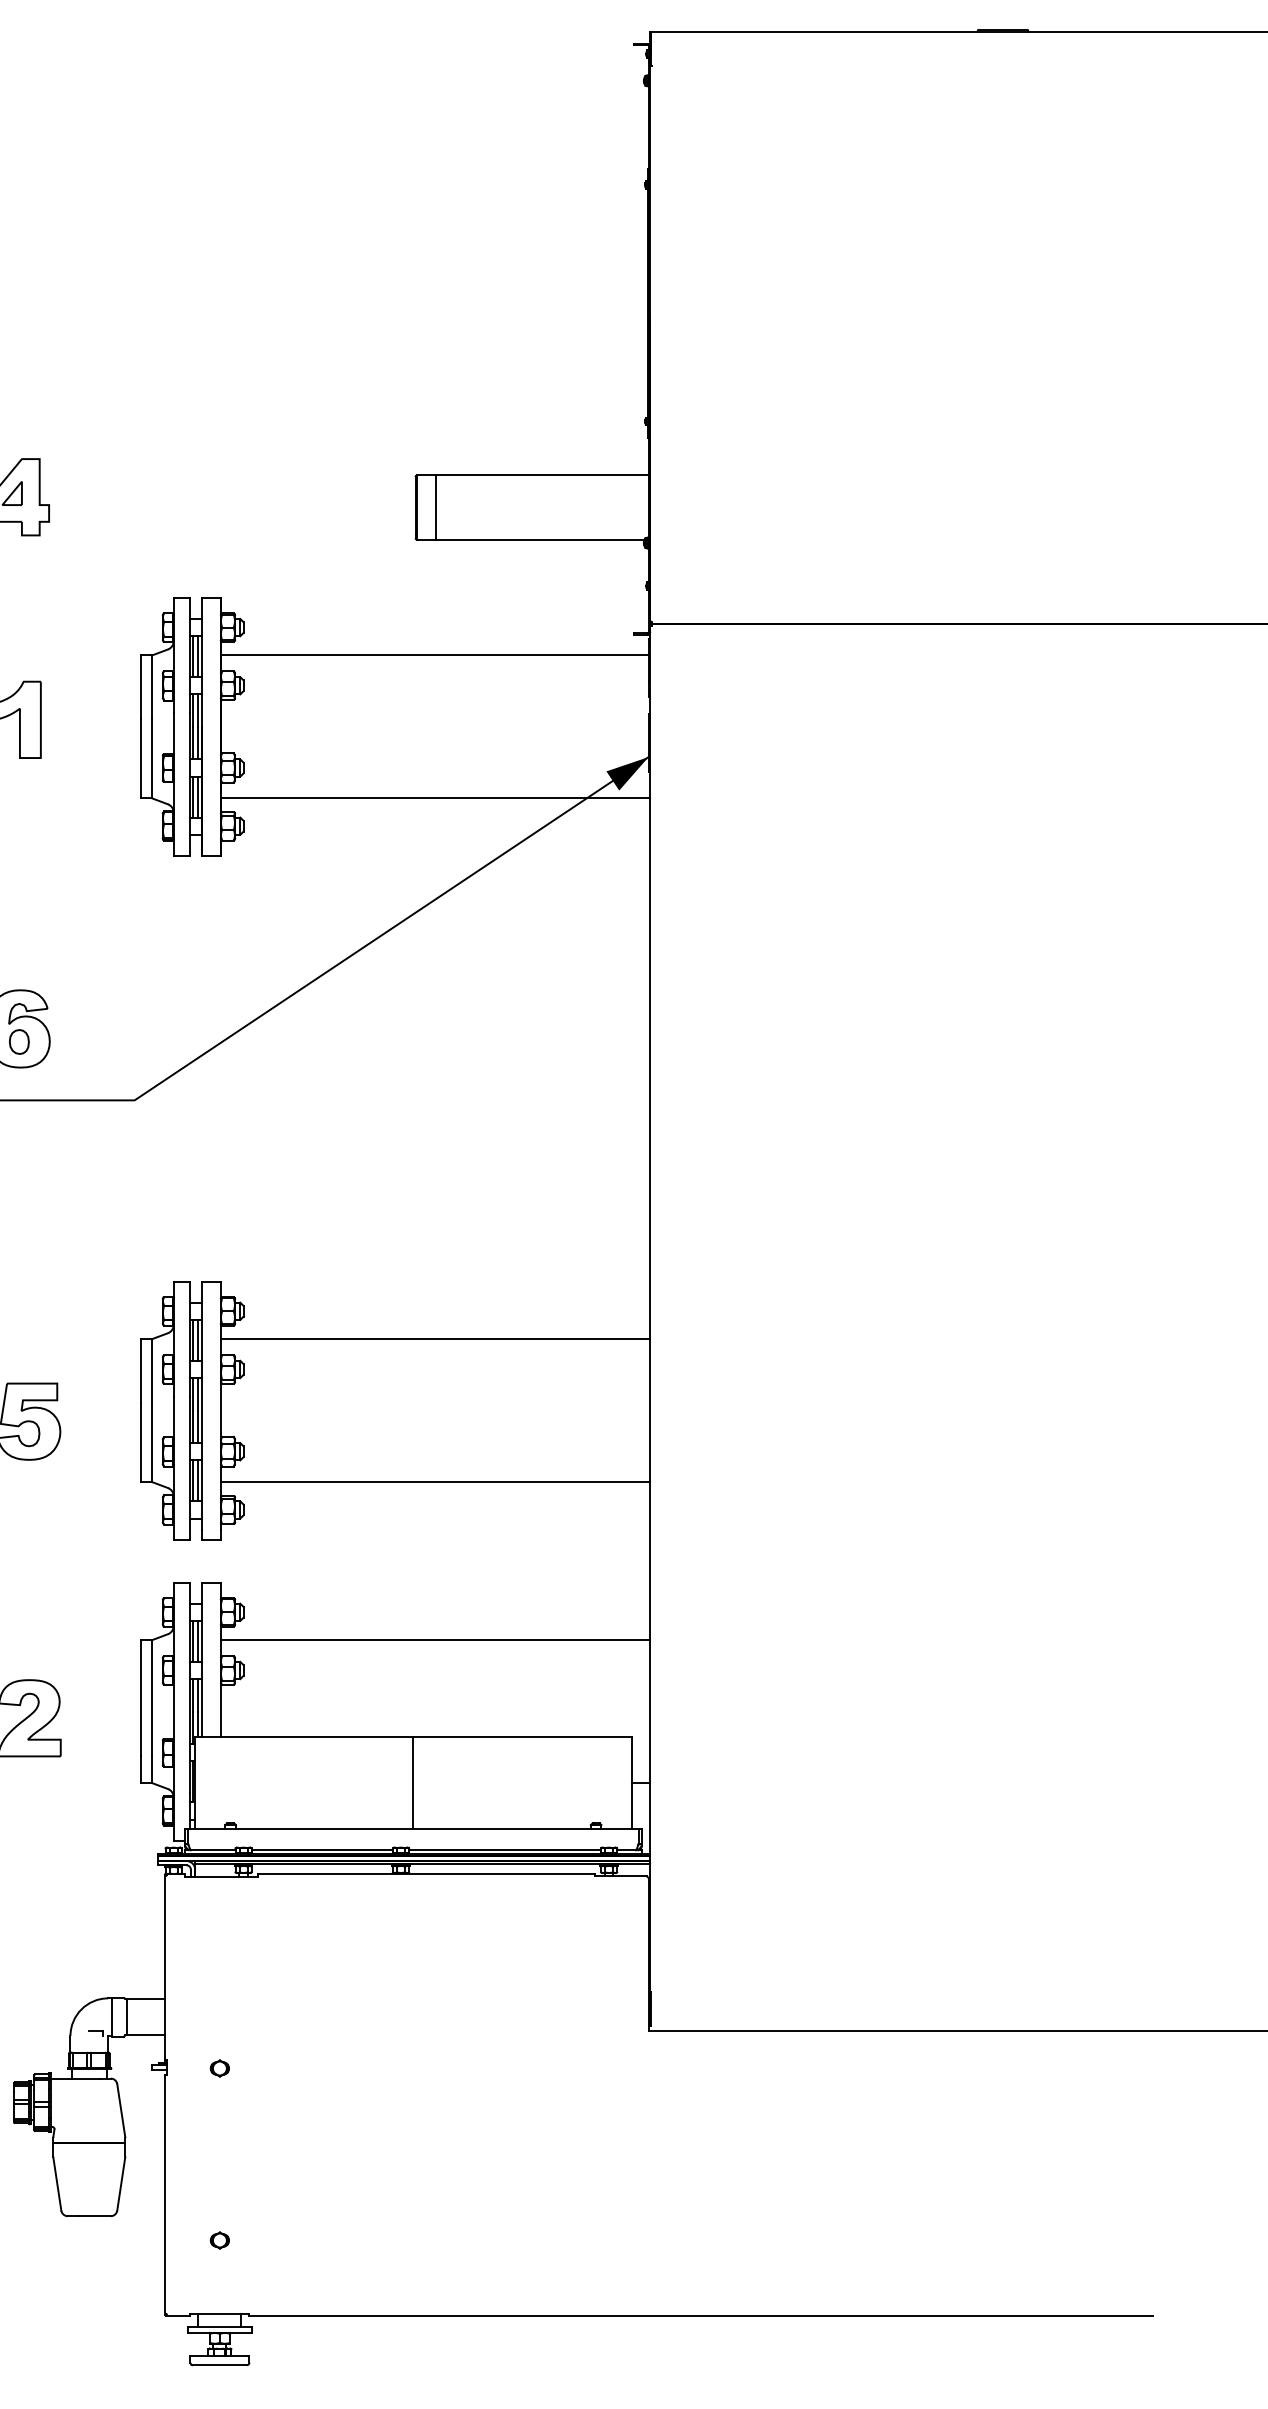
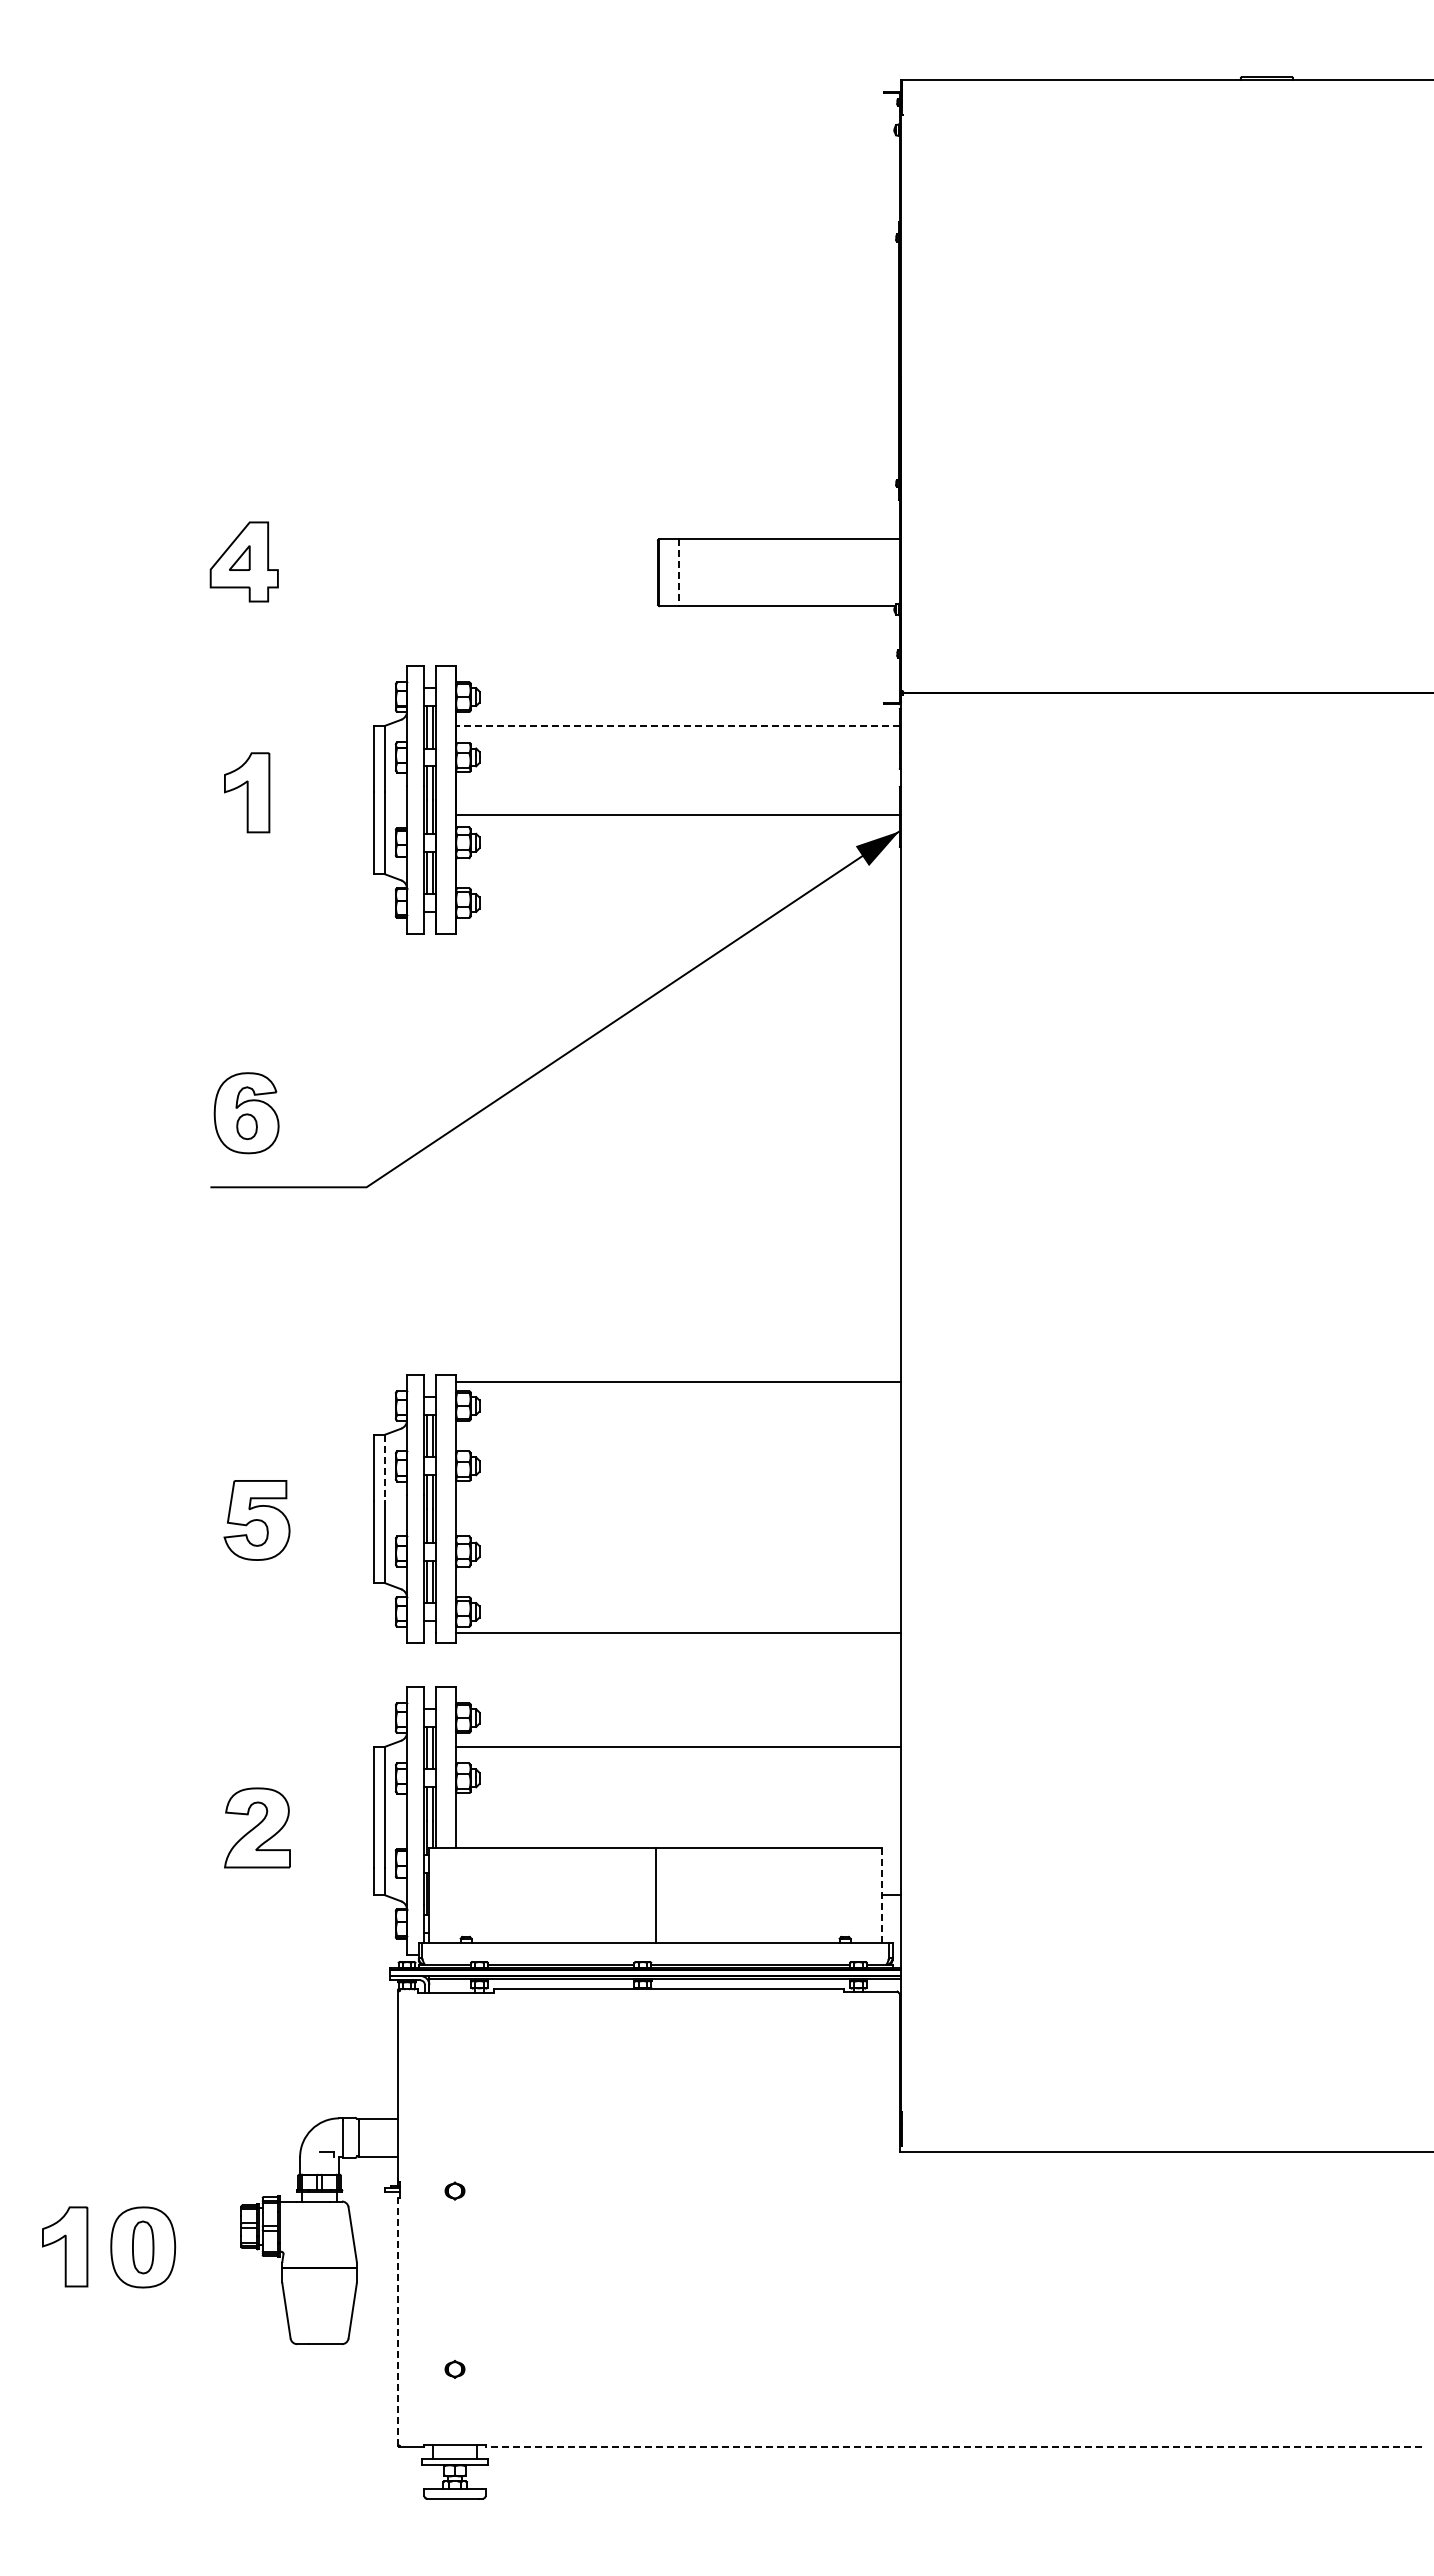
line: (436, 507) -> (679, 572), solid -> dashed
line: (434, 654) -> (677, 725), solid -> dashed
line: (435, 798) -> (678, 815), moved
line: (435, 1338) -> (678, 1381), moved
line: (151, 1371) -> (384, 1468), solid -> dashed
line: (435, 1482) -> (678, 1633), moved
line: (631, 1782) -> (881, 1894), solid -> dashed
line: (165, 2194) -> (398, 2321), solid -> dashed
line: (700, 2315) -> (953, 2447), solid -> dashed

